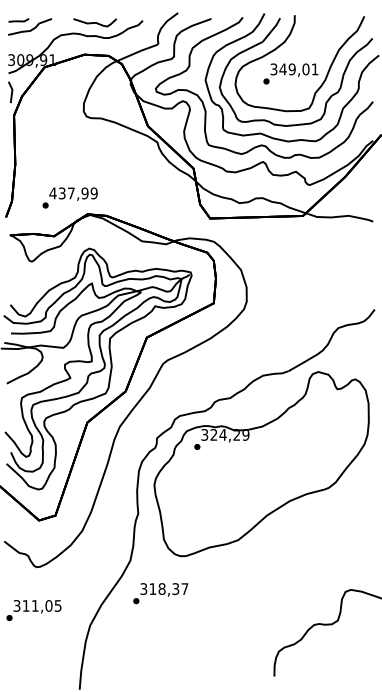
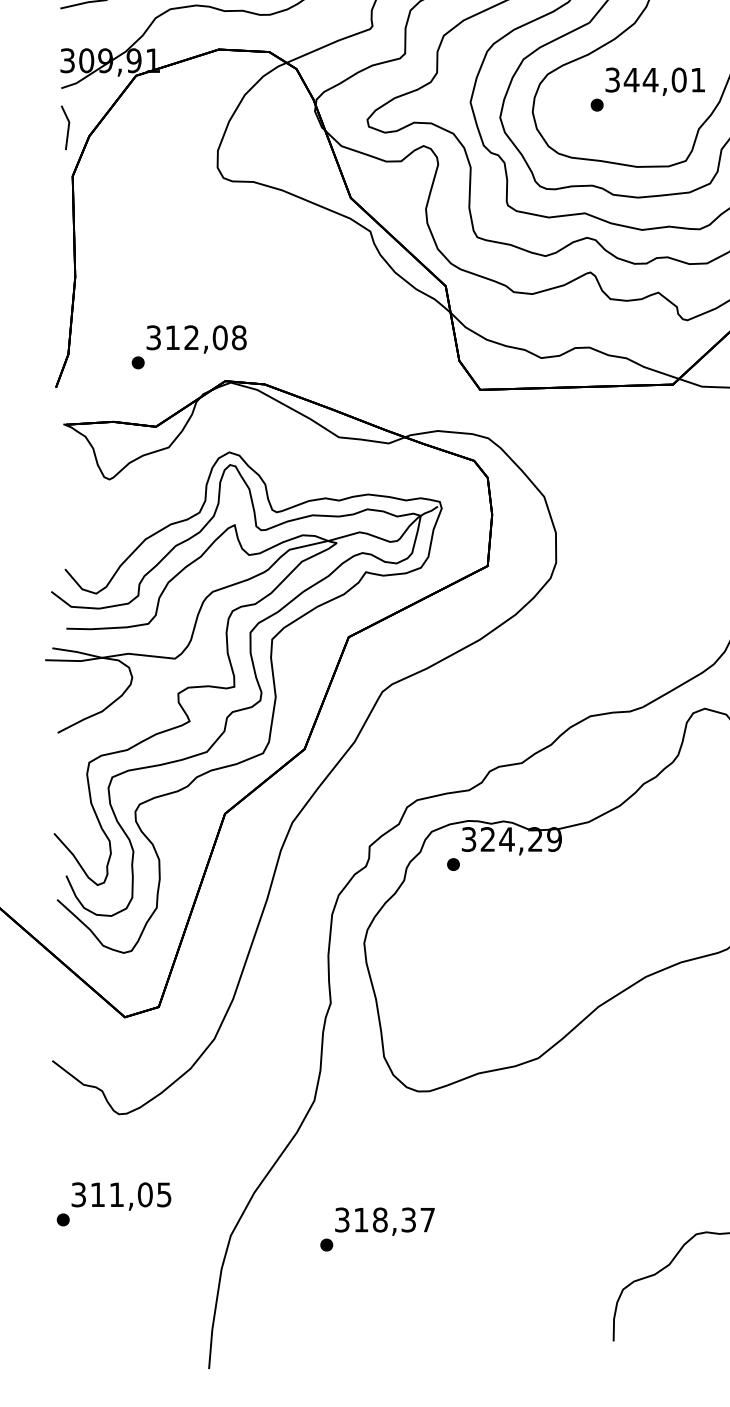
text: (291, 69) -> (649, 80), 349,01 -> 344,01
text: (73, 193) -> (196, 337), 437,99 -> 312,08
text: (160, 593) -> (376, 1229), moved

